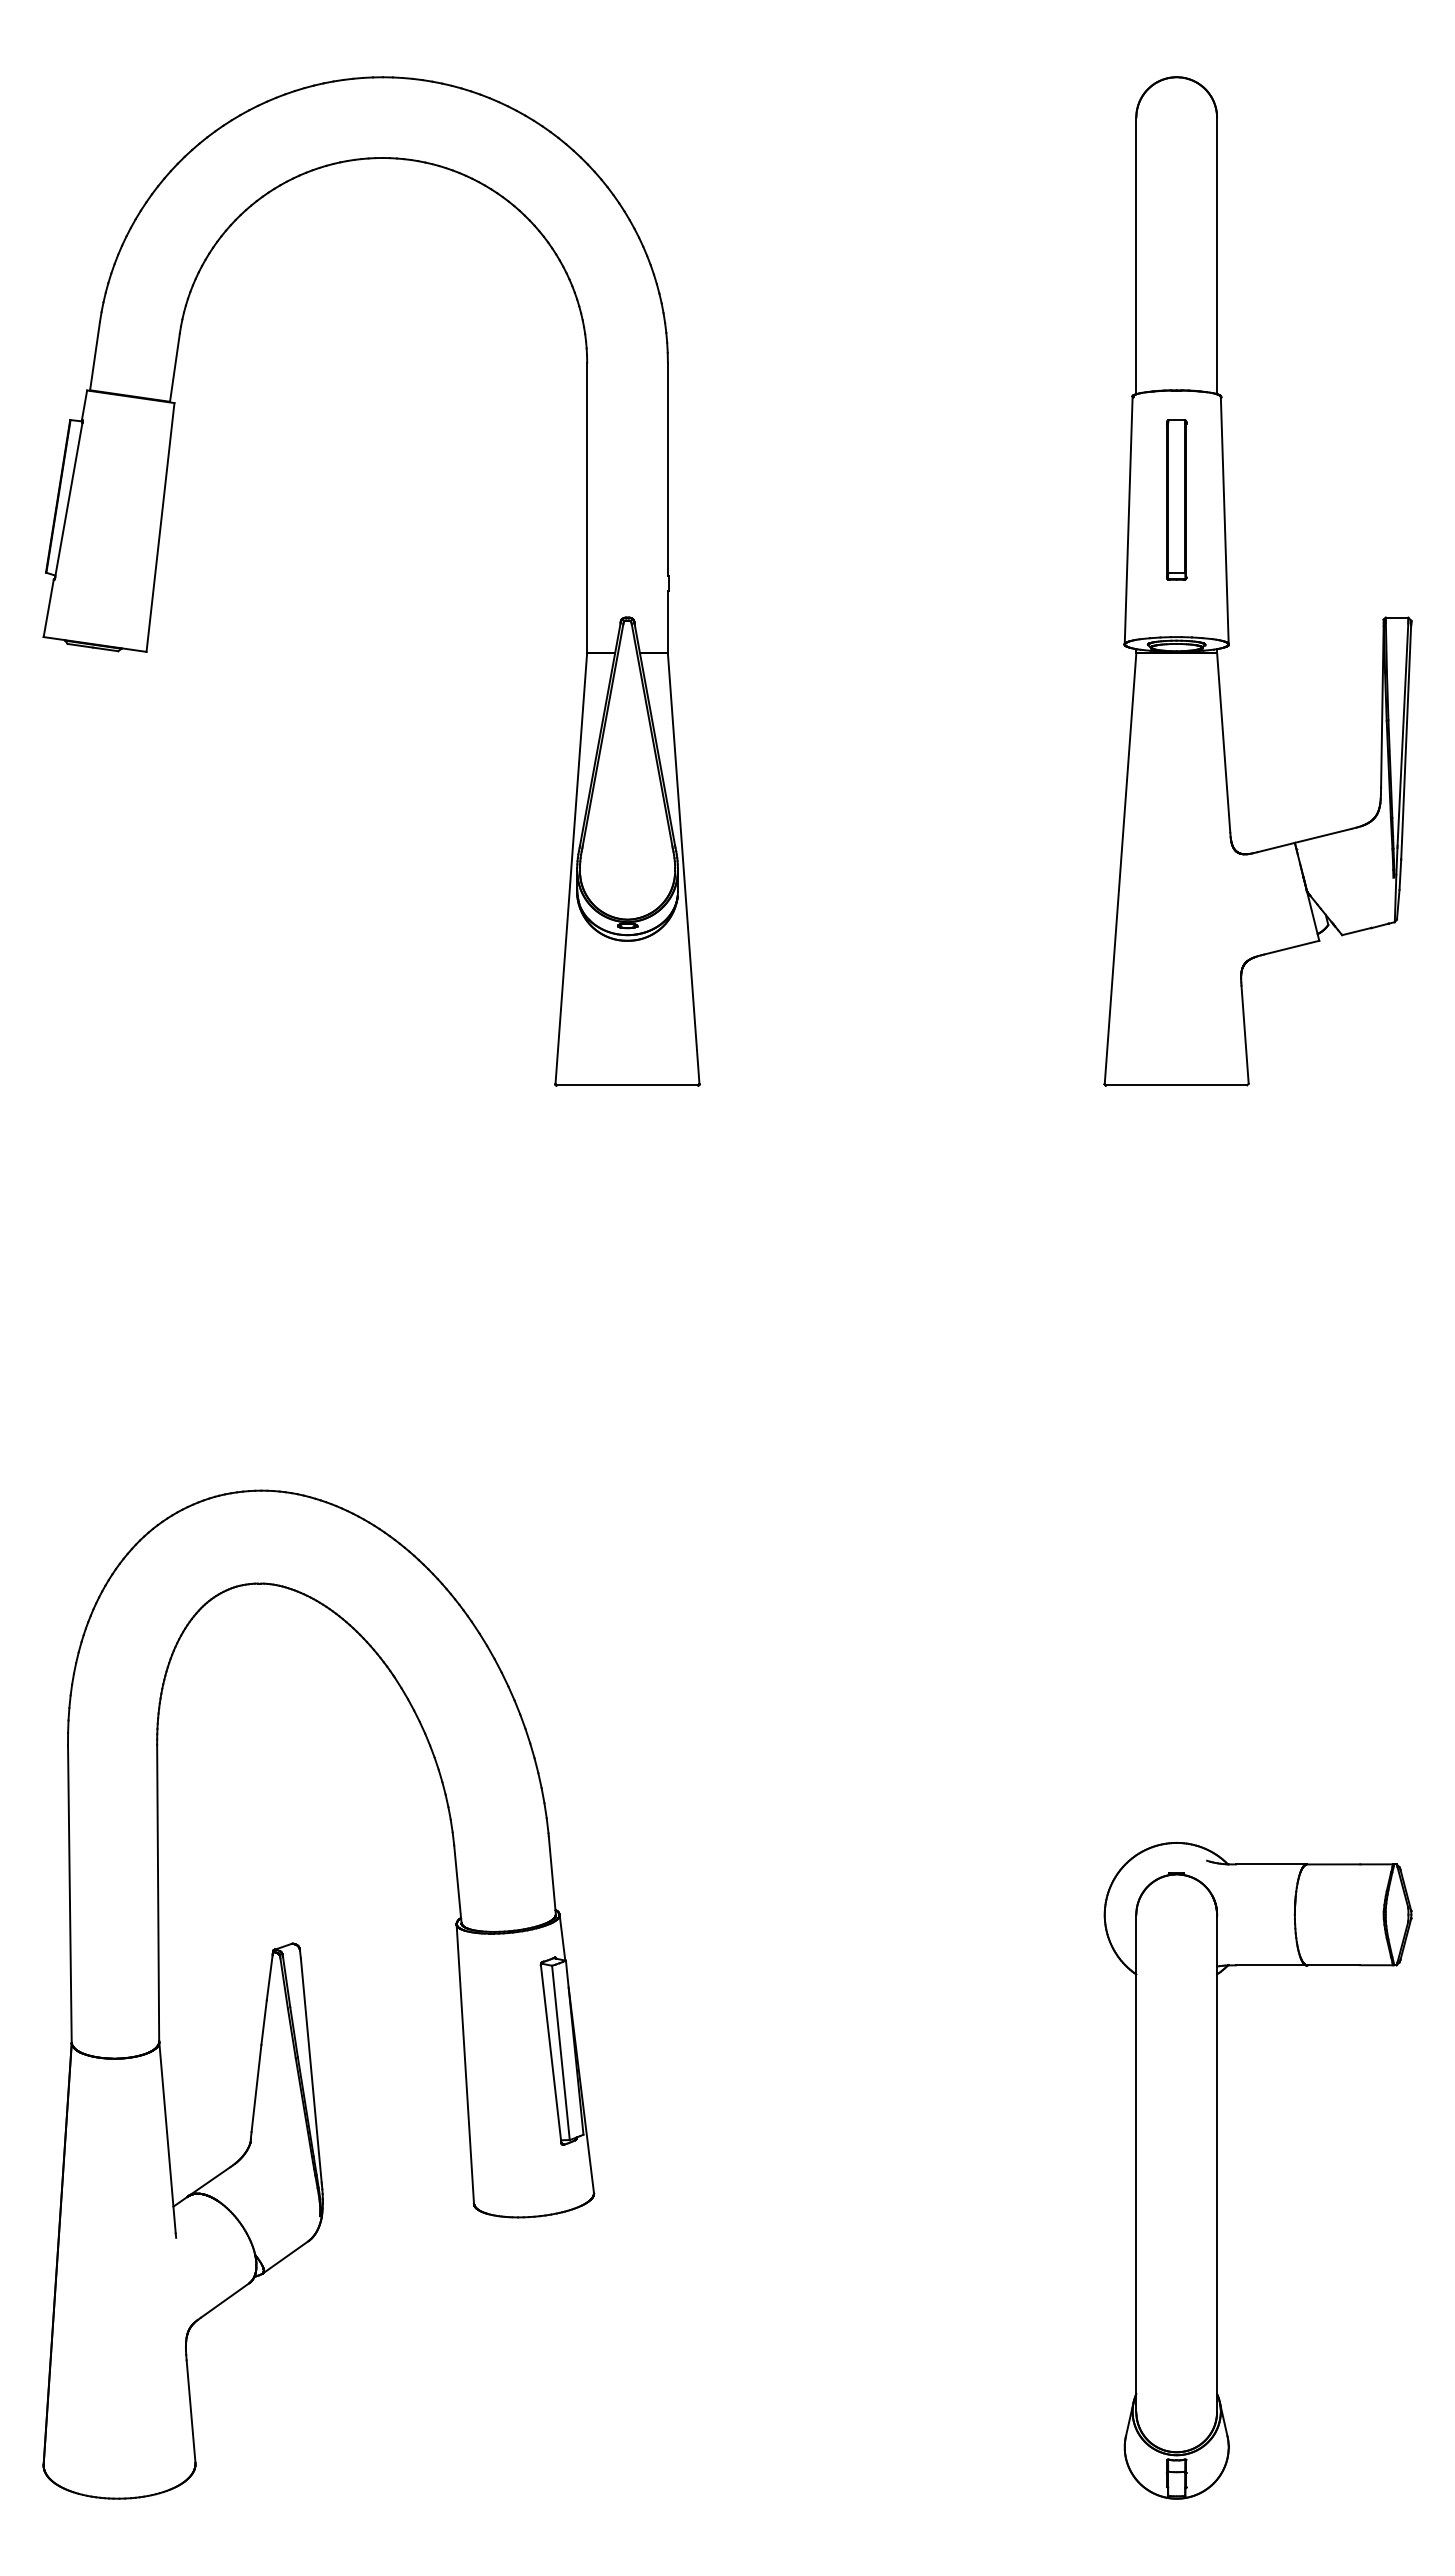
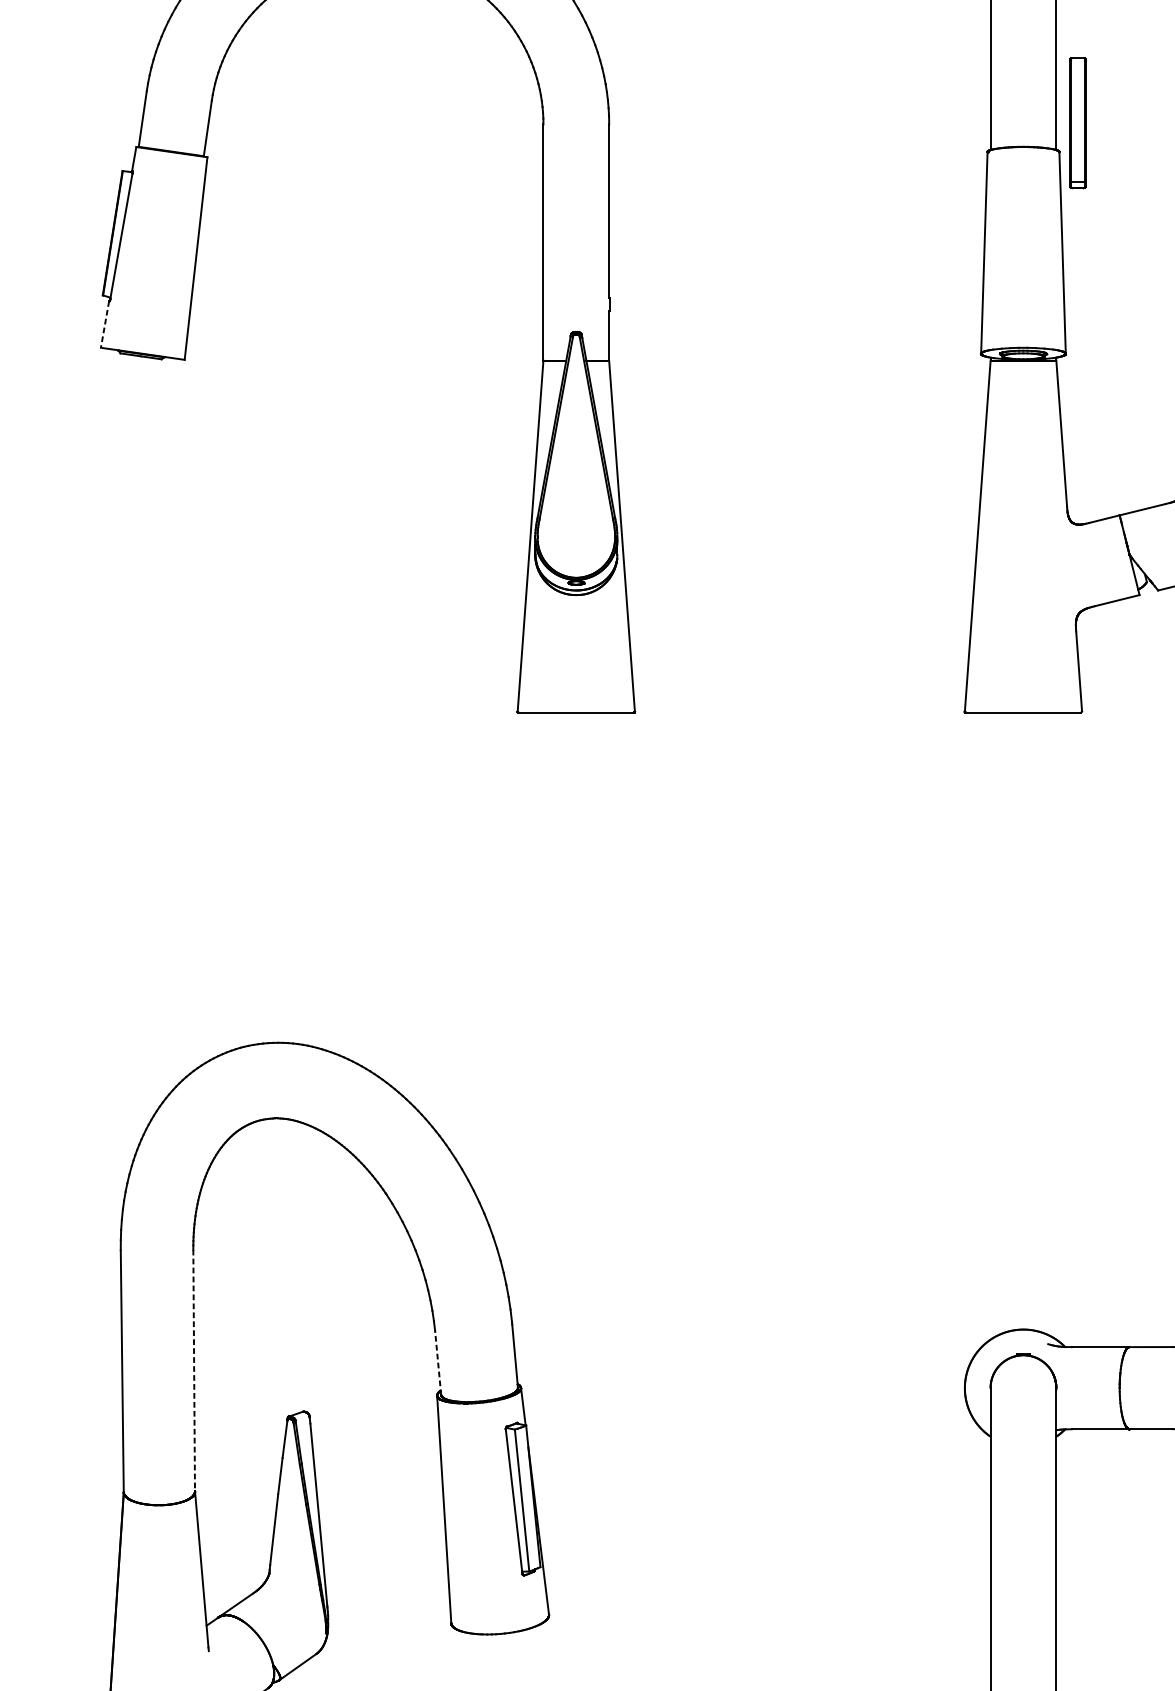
part: (1176, 499) -> (1077, 122), moved
line: (48, 608) -> (104, 324), solid -> dashed
line: (457, 1883) -> (437, 1362), solid -> dashed
line: (158, 1893) -> (194, 1370), solid -> dashed

